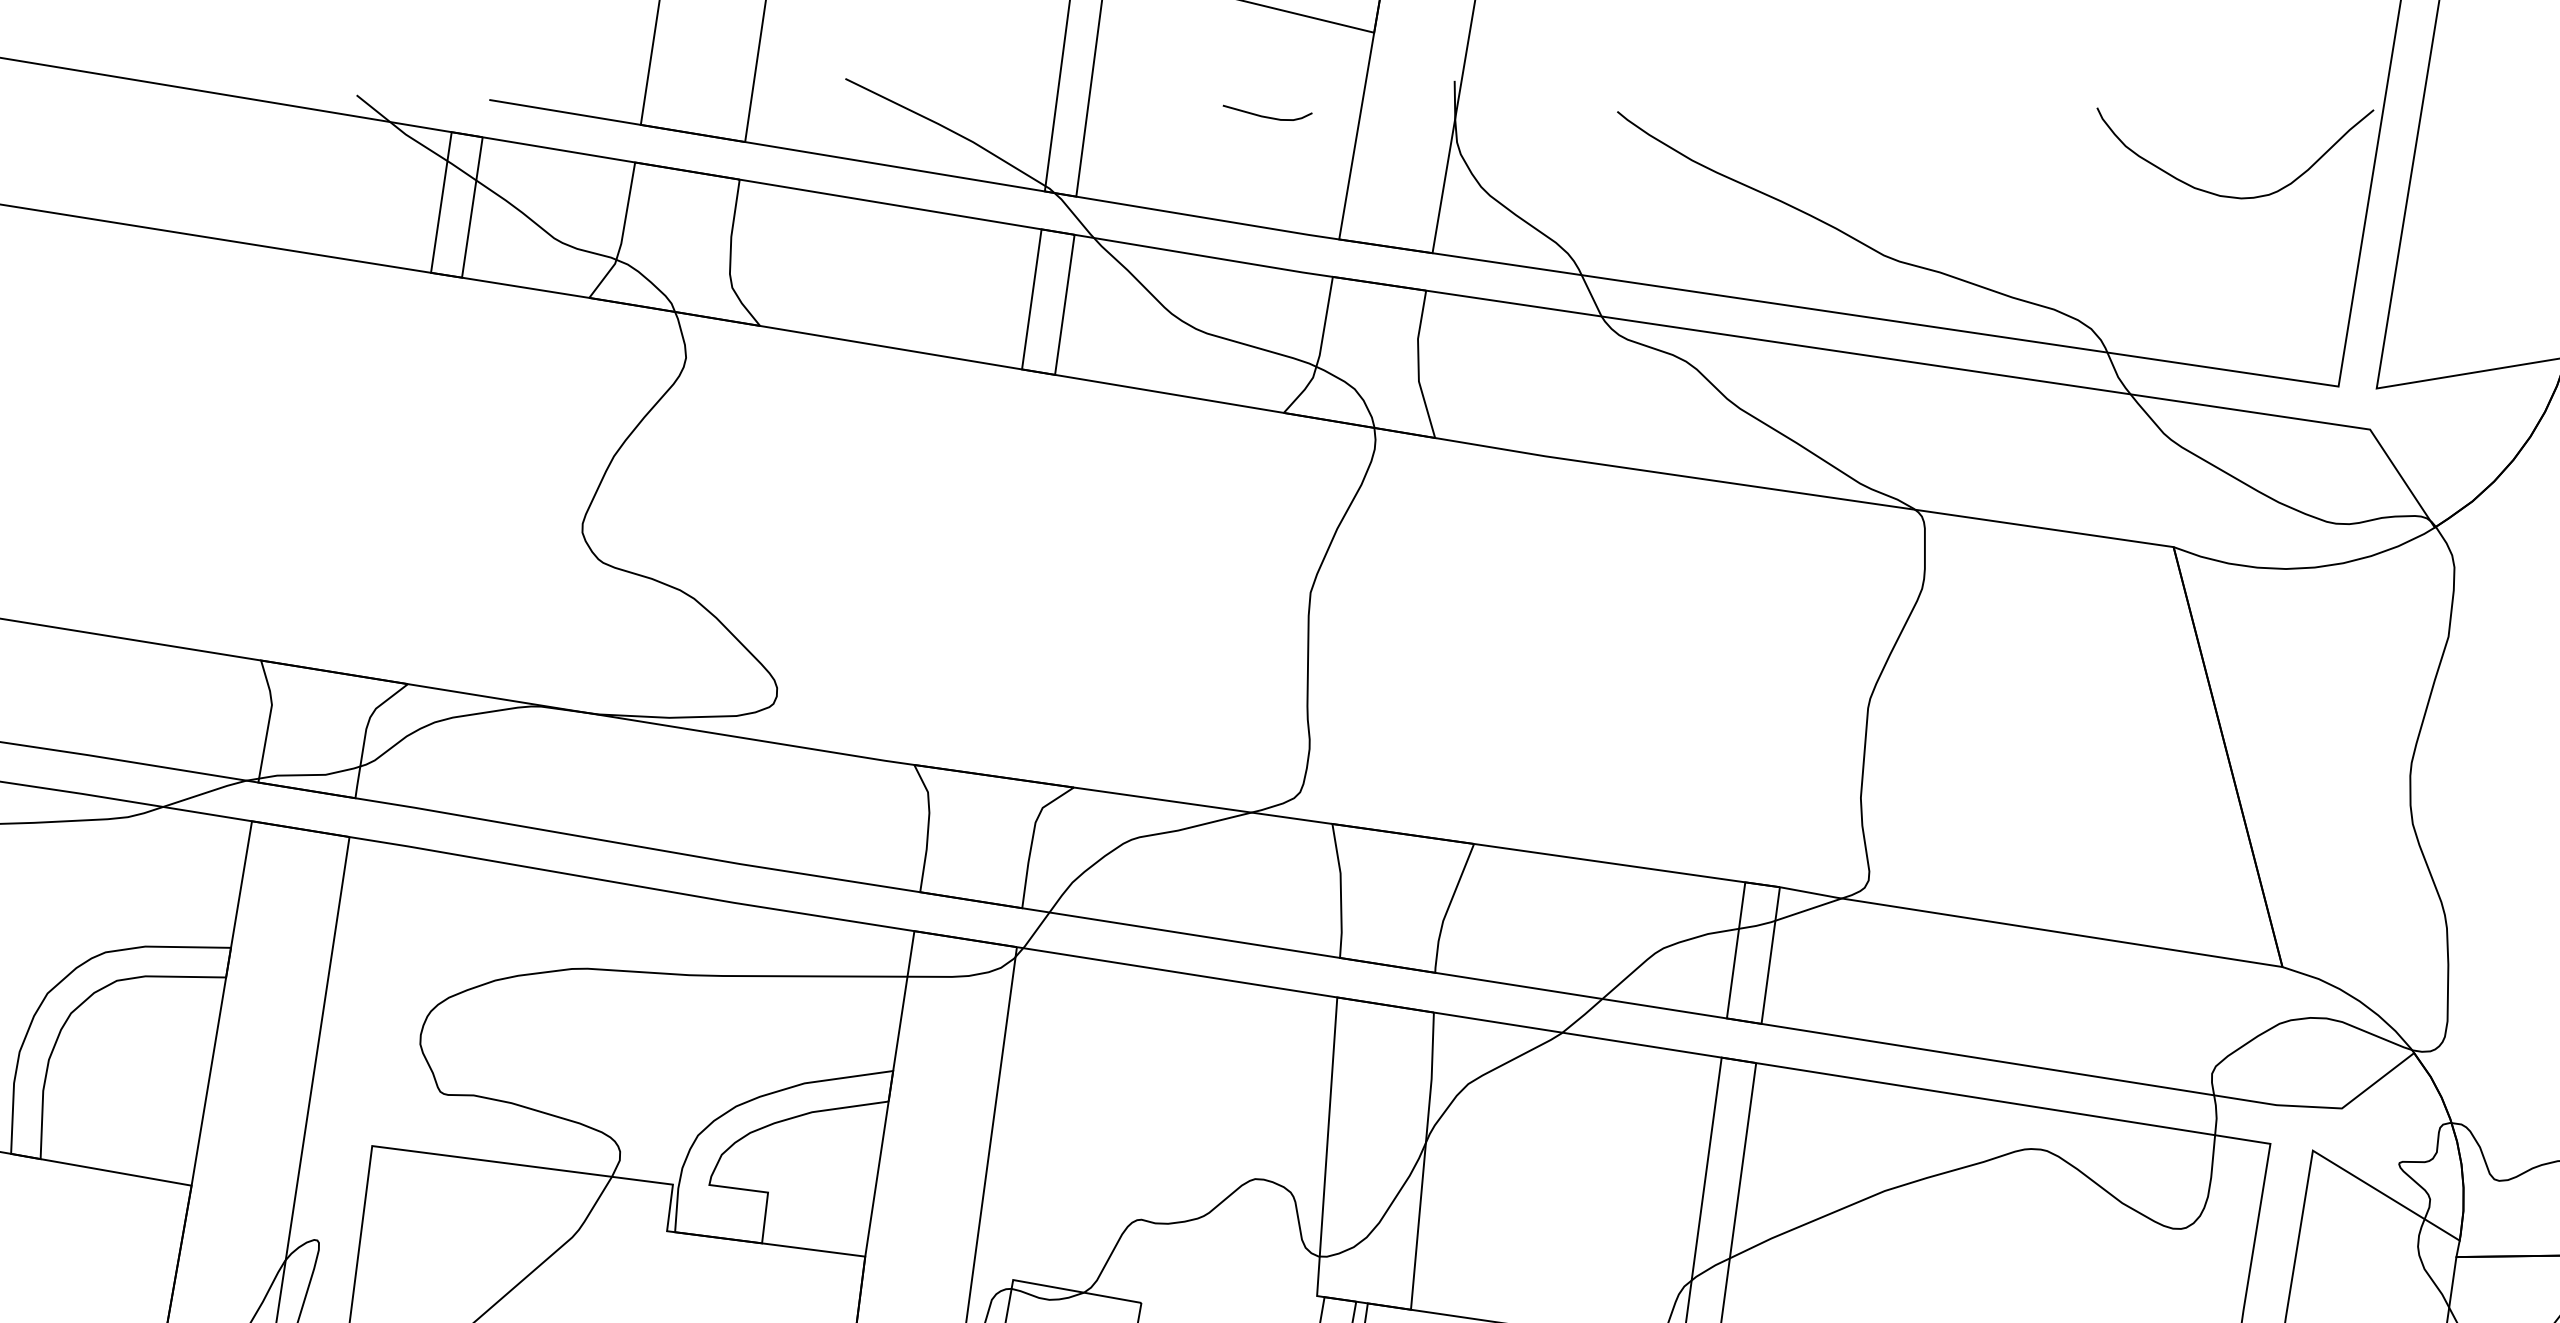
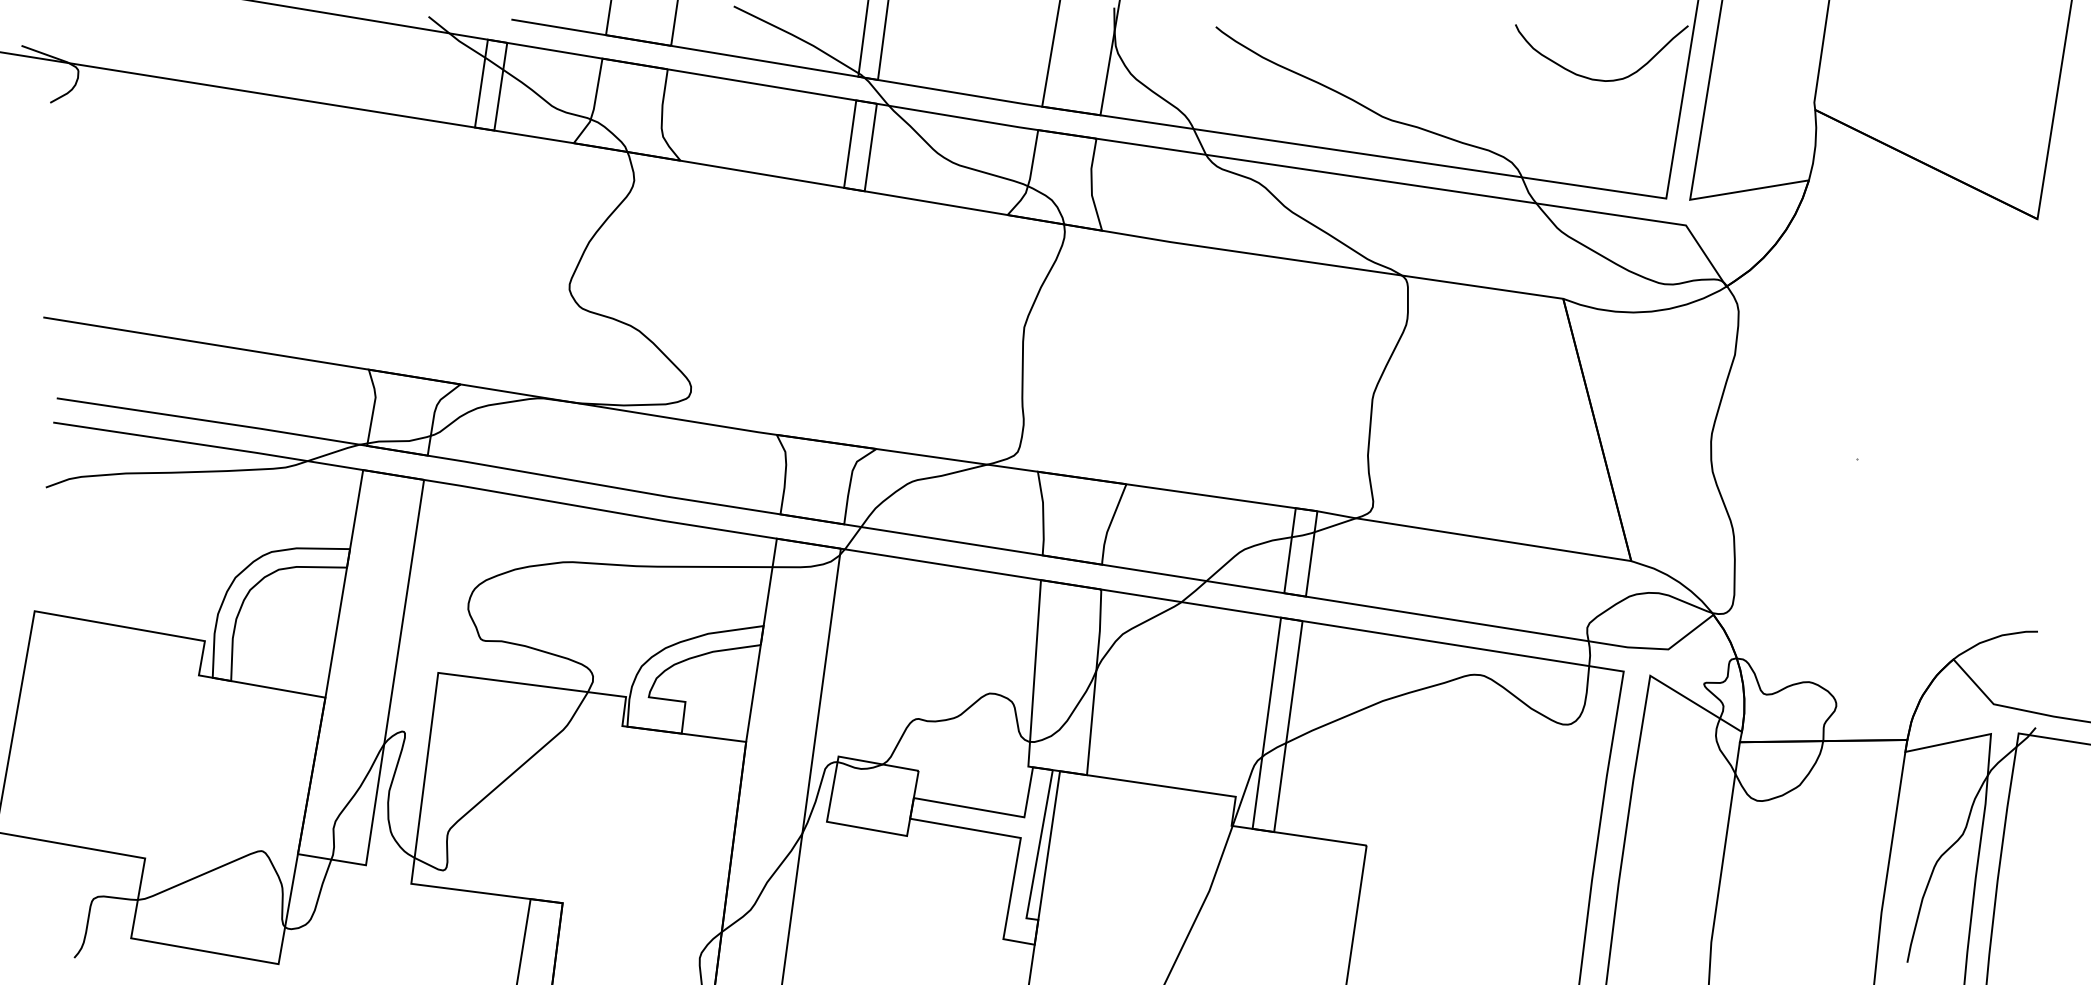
curve: (1267, 115) -> (997, 29), removed

